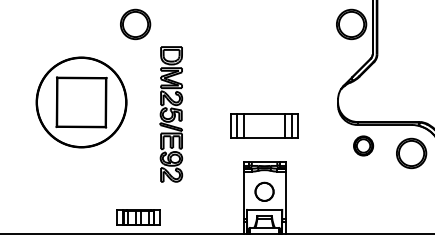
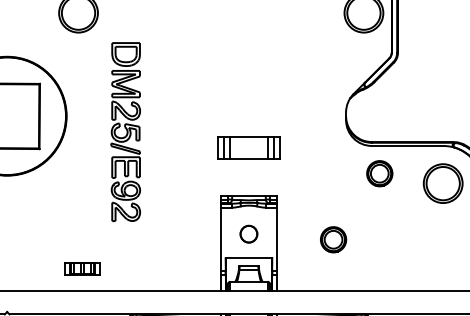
part: (264, 125) -> (248, 146), size x0.7
circle: (264, 191) -> (248, 233), size x0.7
part: (328, 195) -> (333, 239), added
part: (138, 217) -> (82, 268), size x0.6

